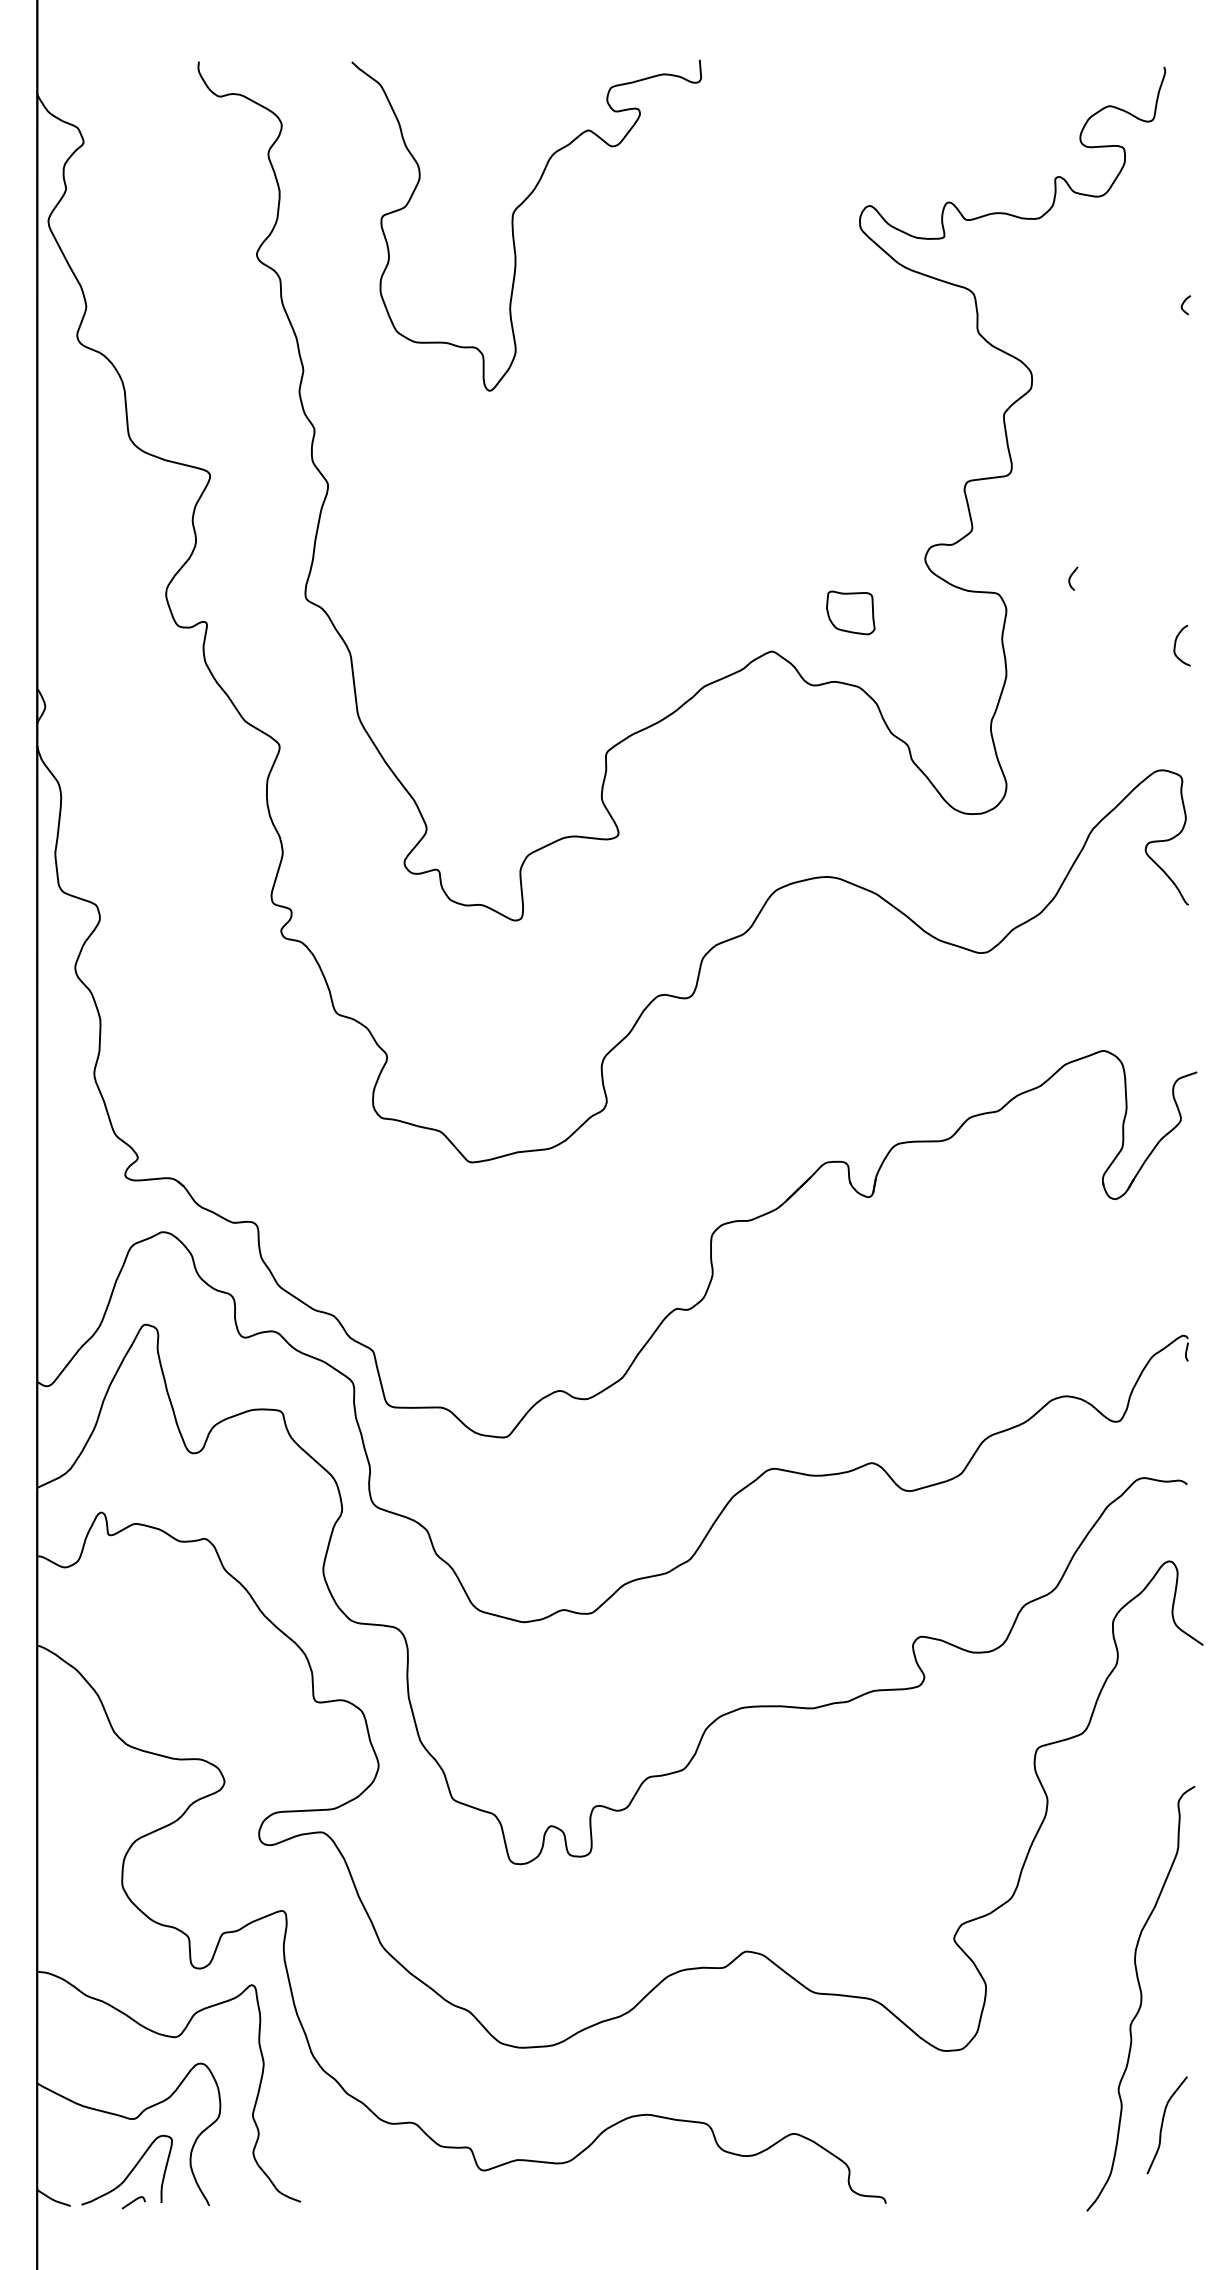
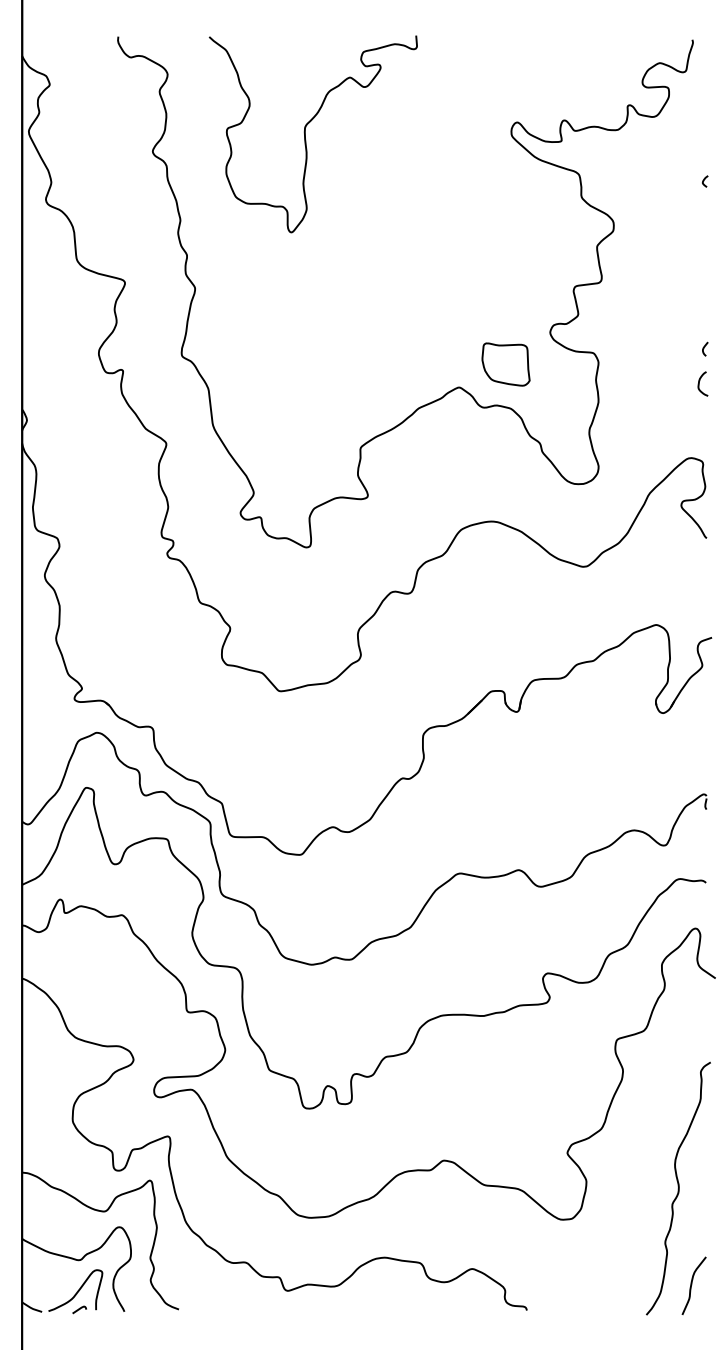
curve: (1073, 575) -> (705, 347), moved
part: (849, 612) -> (505, 364), size x1.67
curve: (1164, 2122) -> (692, 1284), moved

